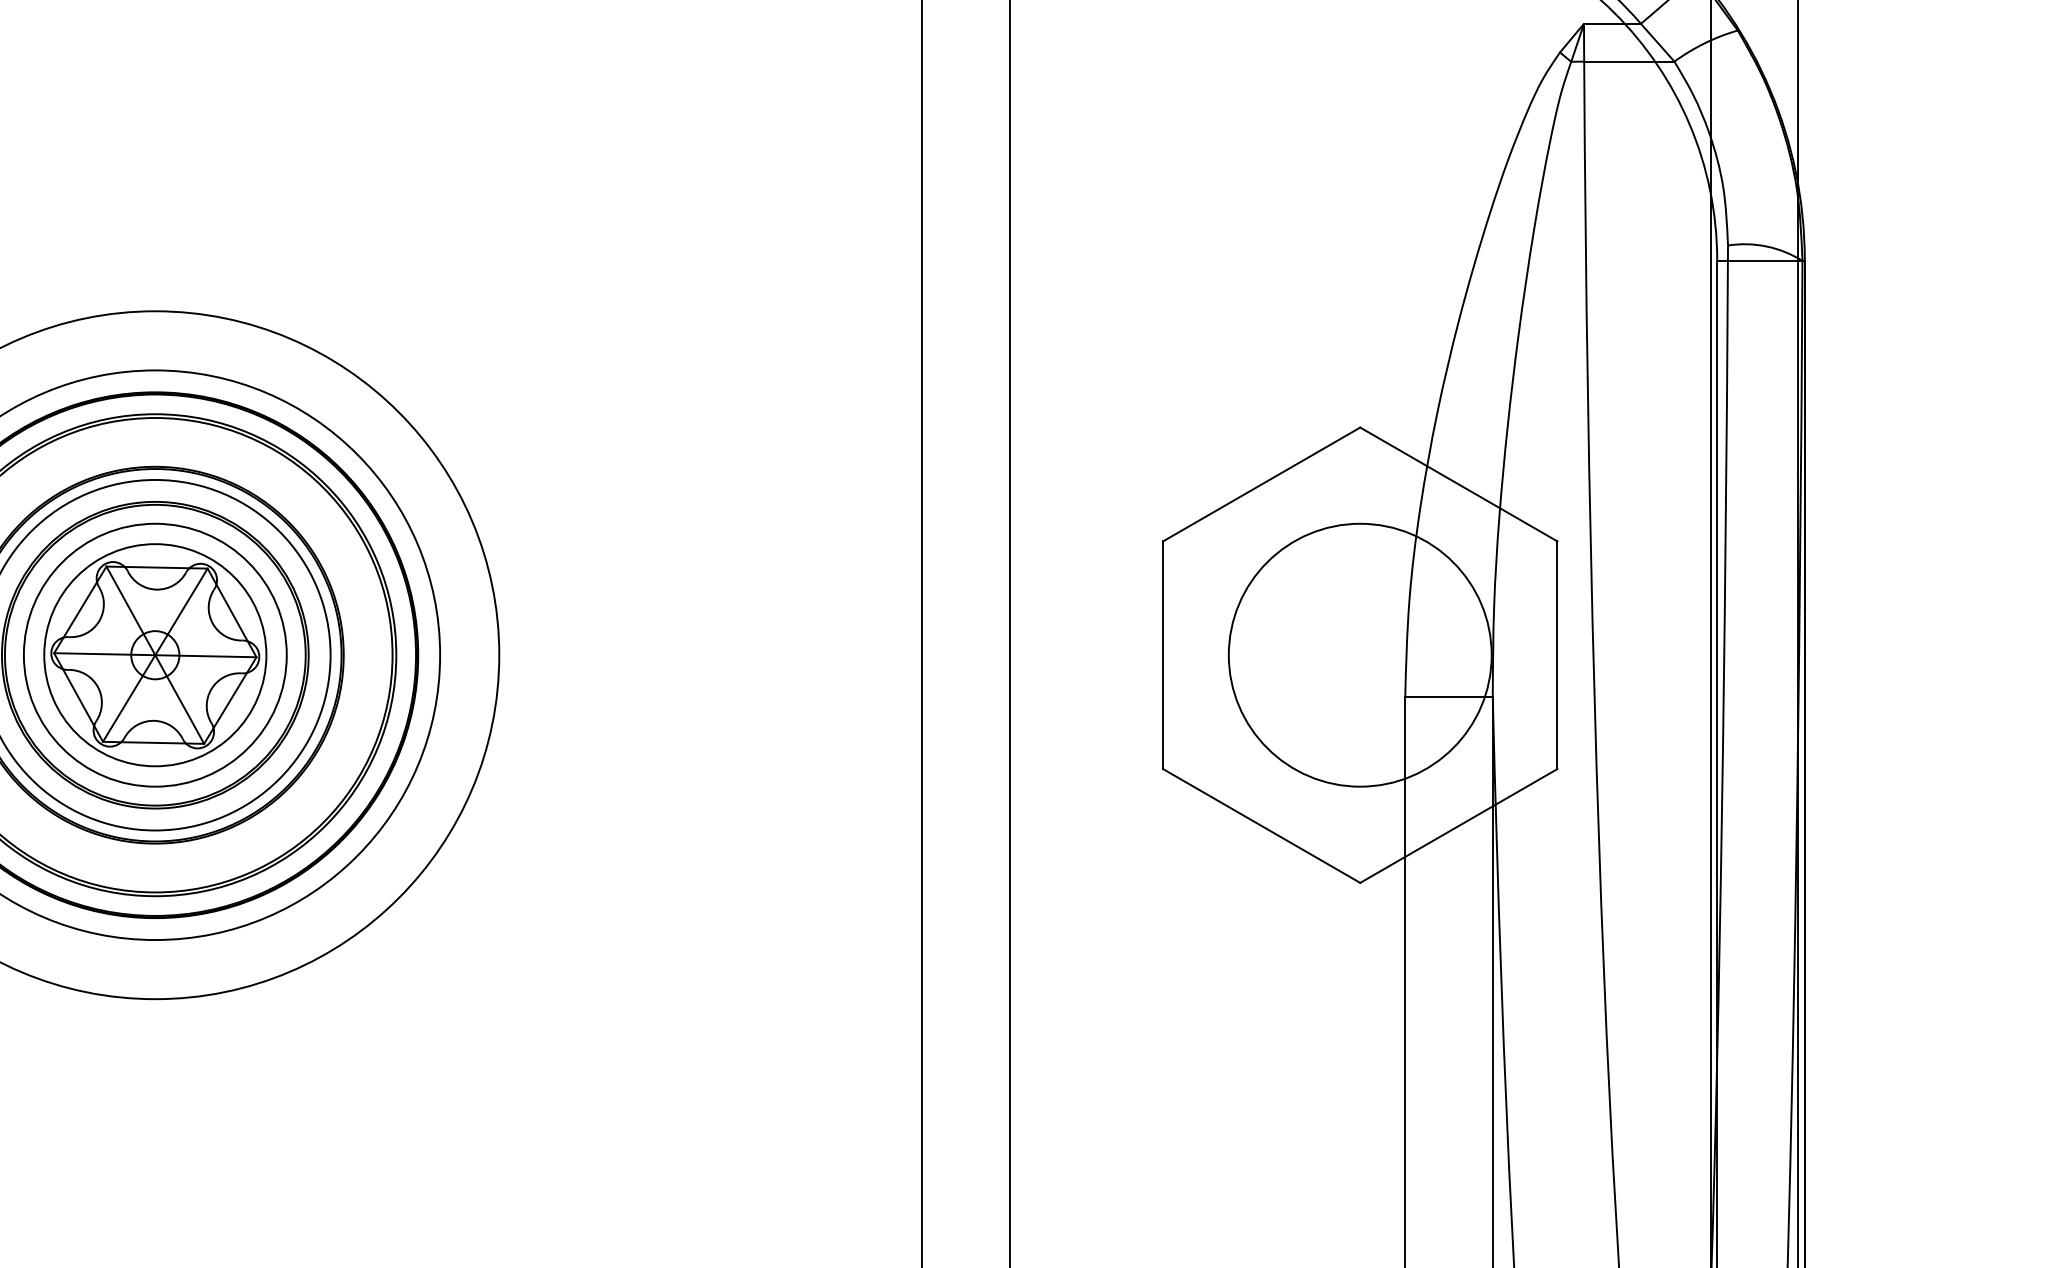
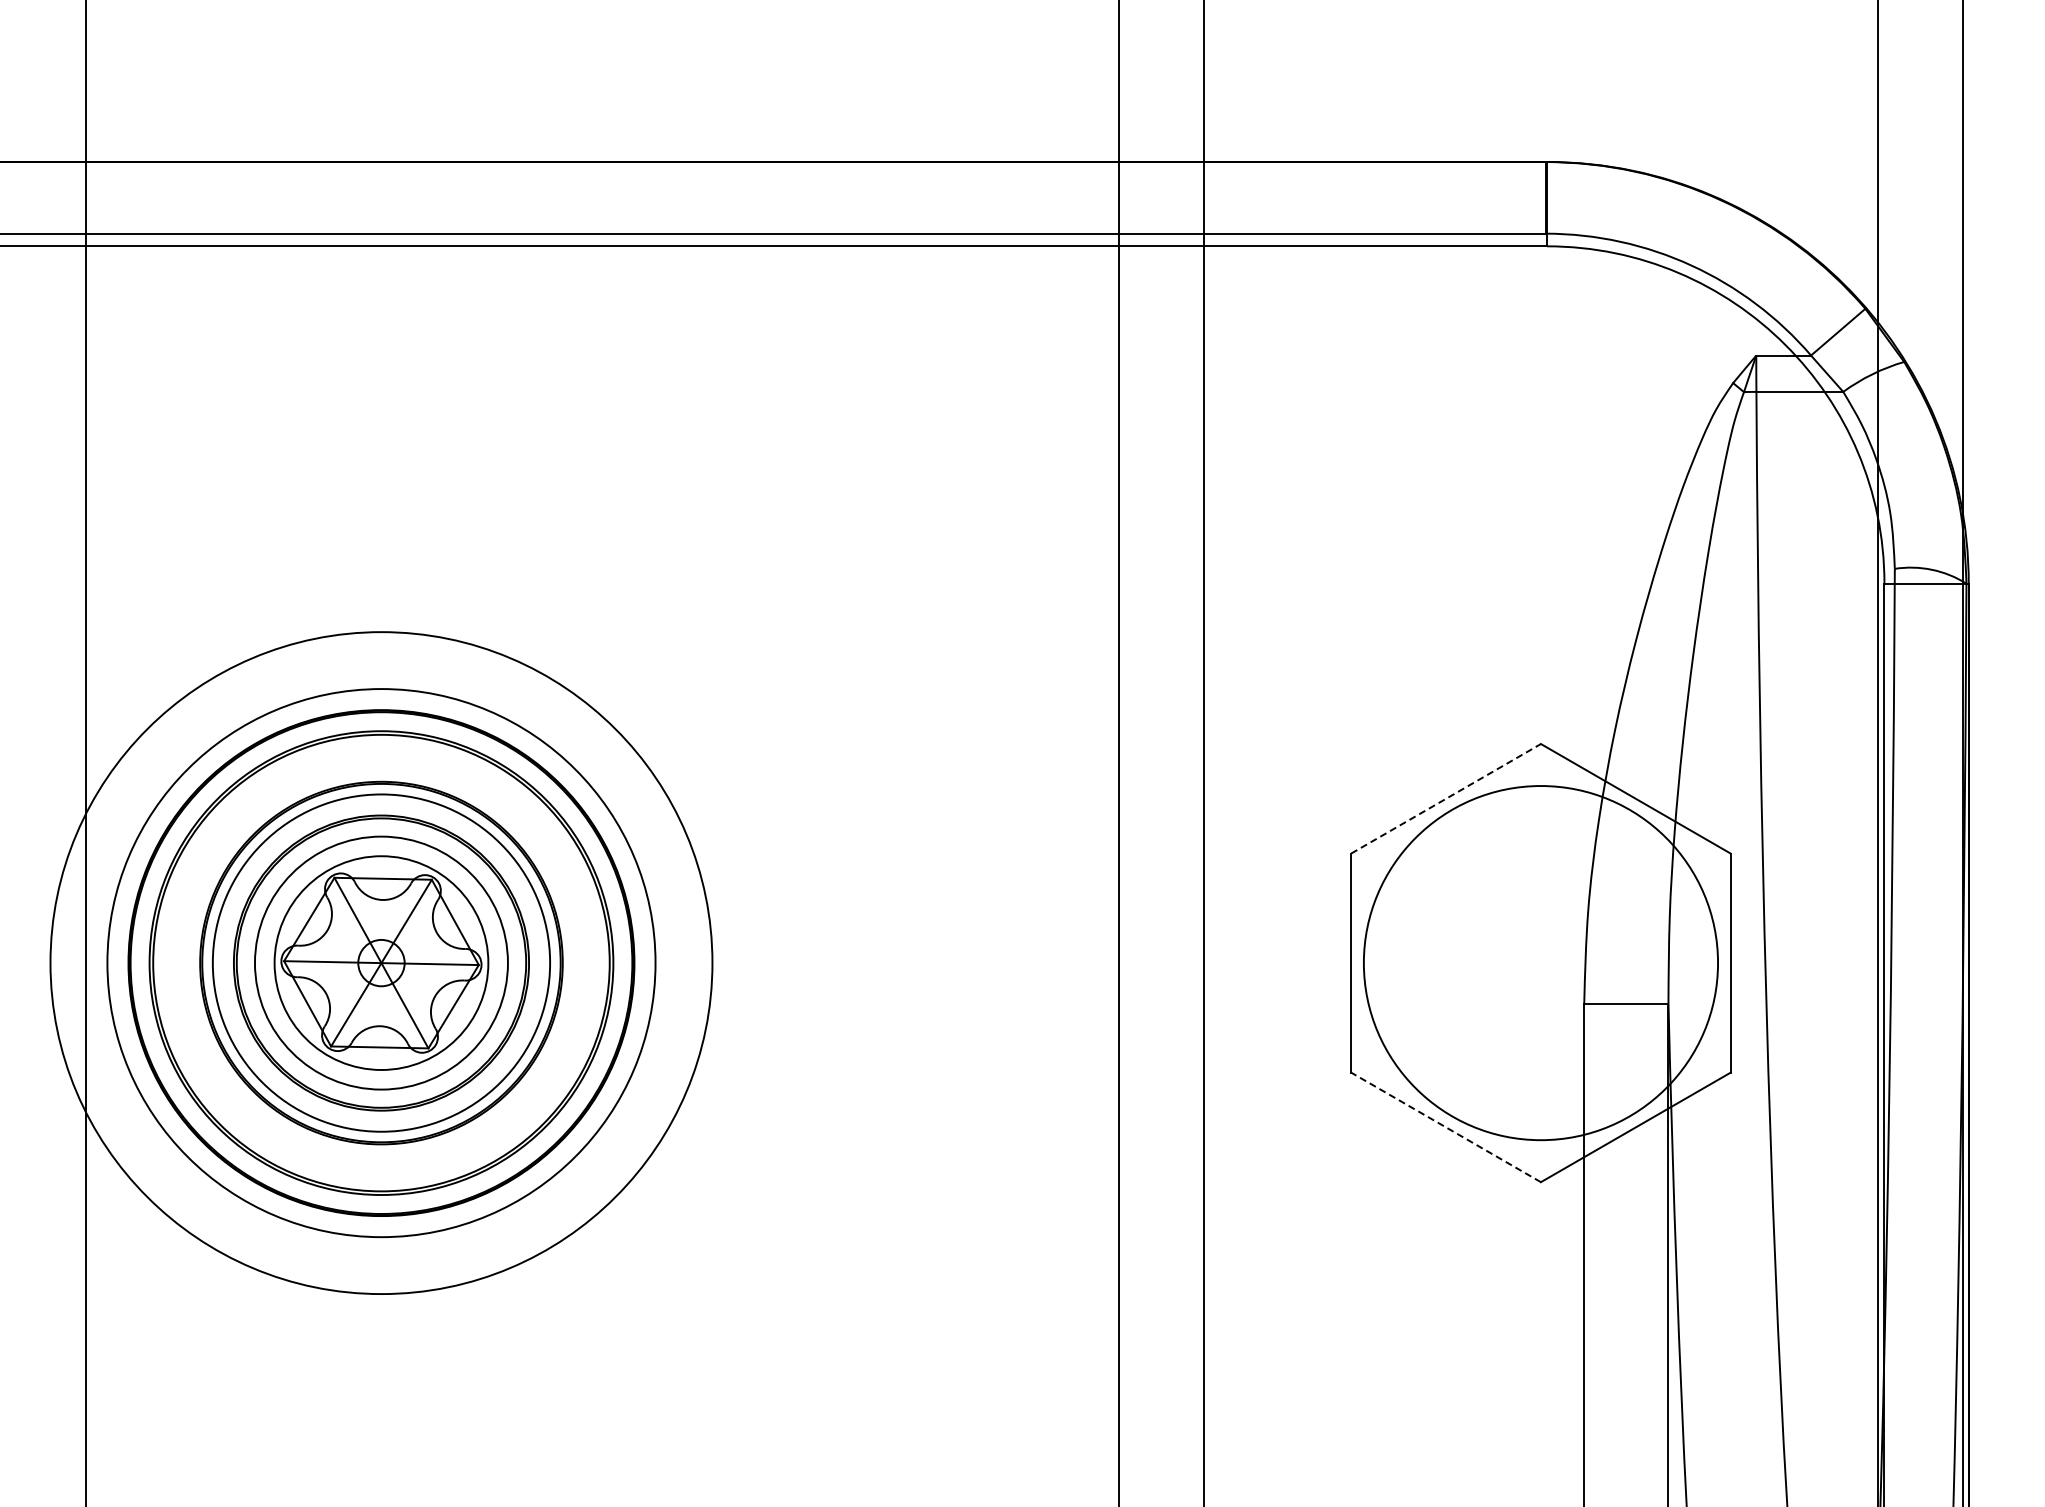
line: (1262, 484) -> (1446, 798), solid -> dashed
circle: (1359, 654) -> (1540, 962), size x1.4
line: (1262, 826) -> (1446, 1127), solid -> dashed

